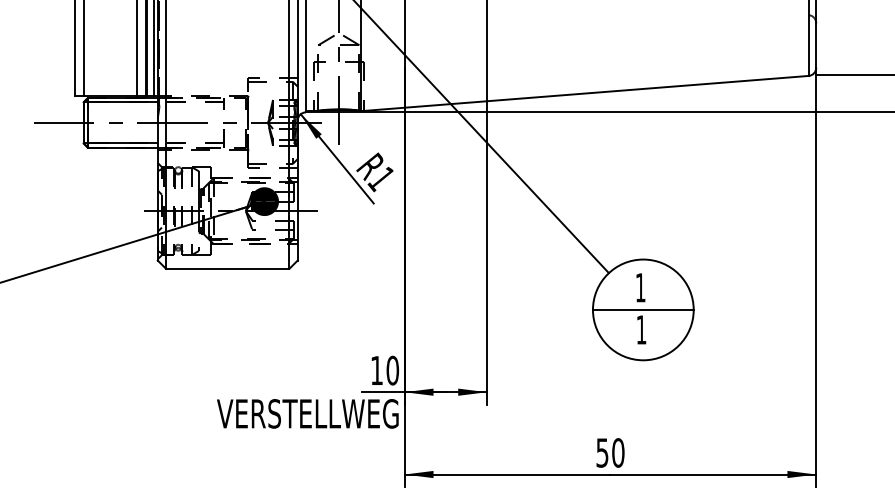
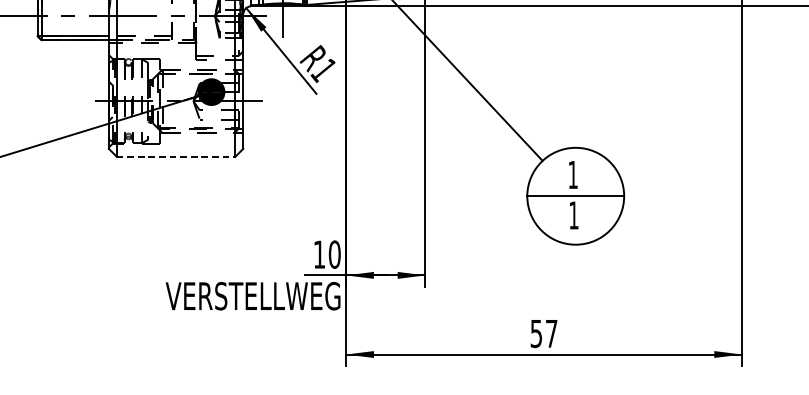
line: (227, 268) -> (175, 156), solid -> dashed
text: (618, 452) -> (551, 333), 50 -> 57

